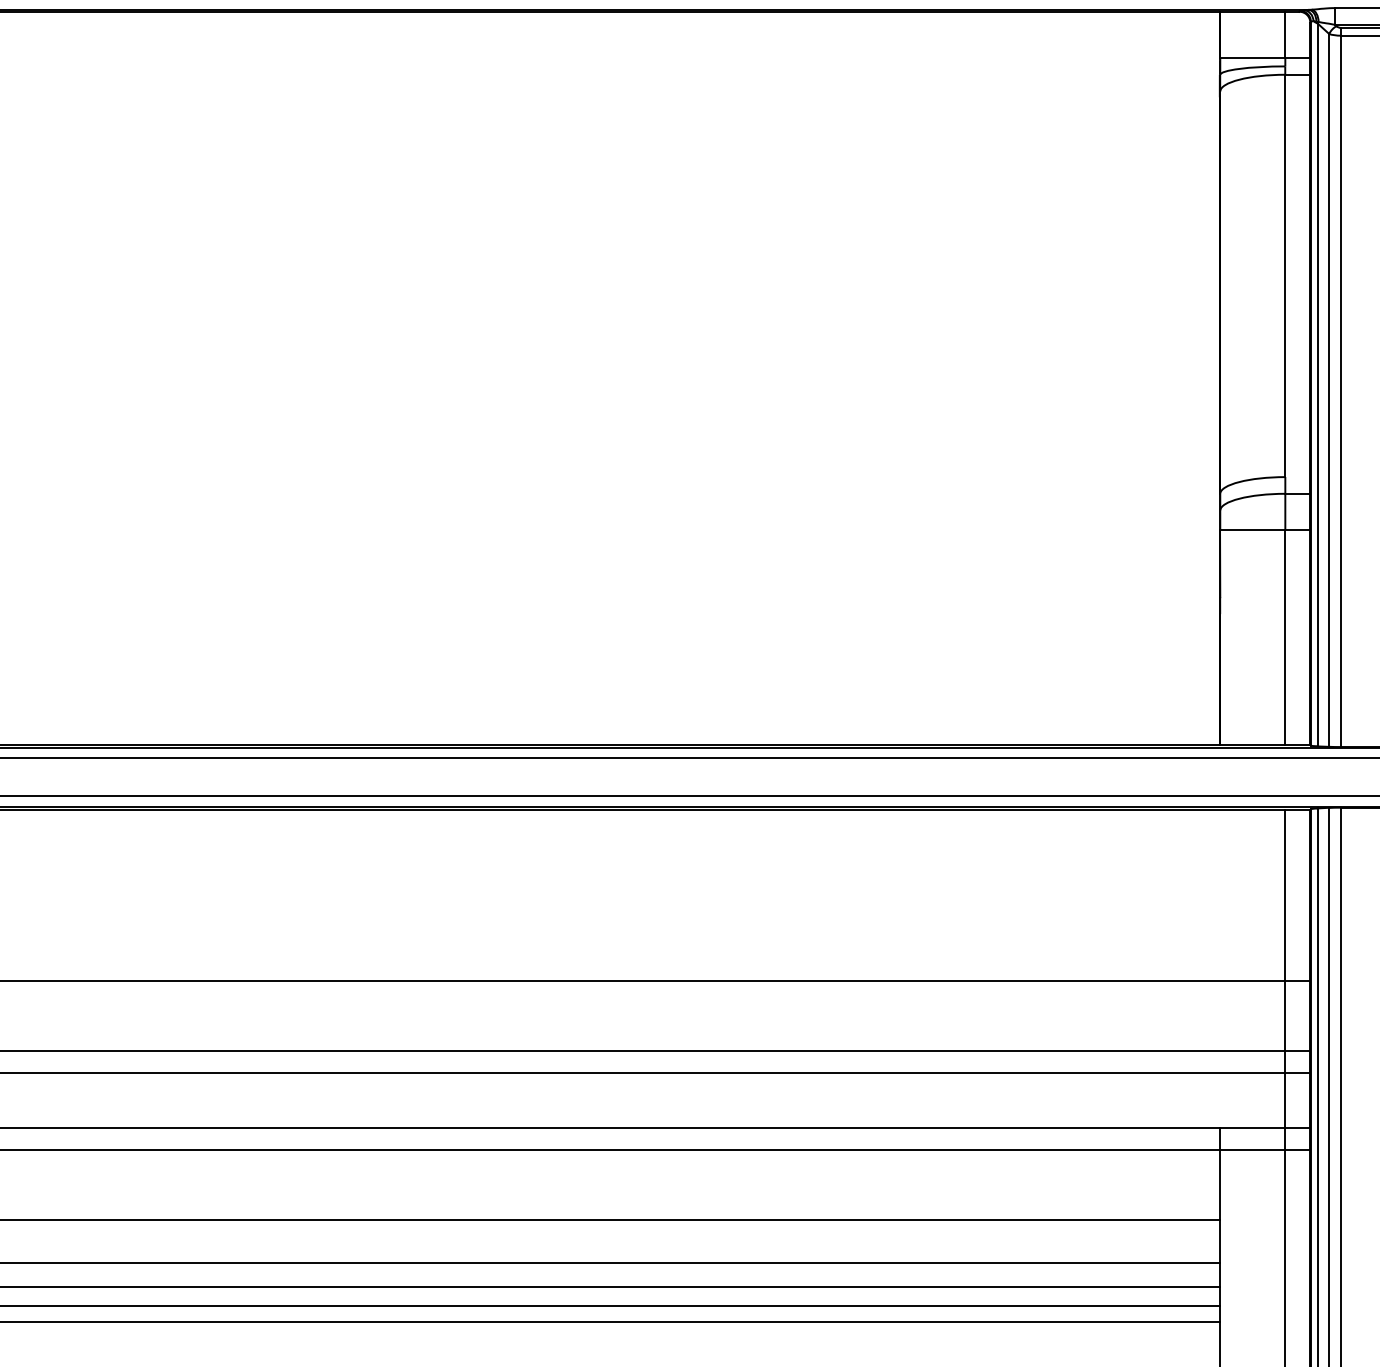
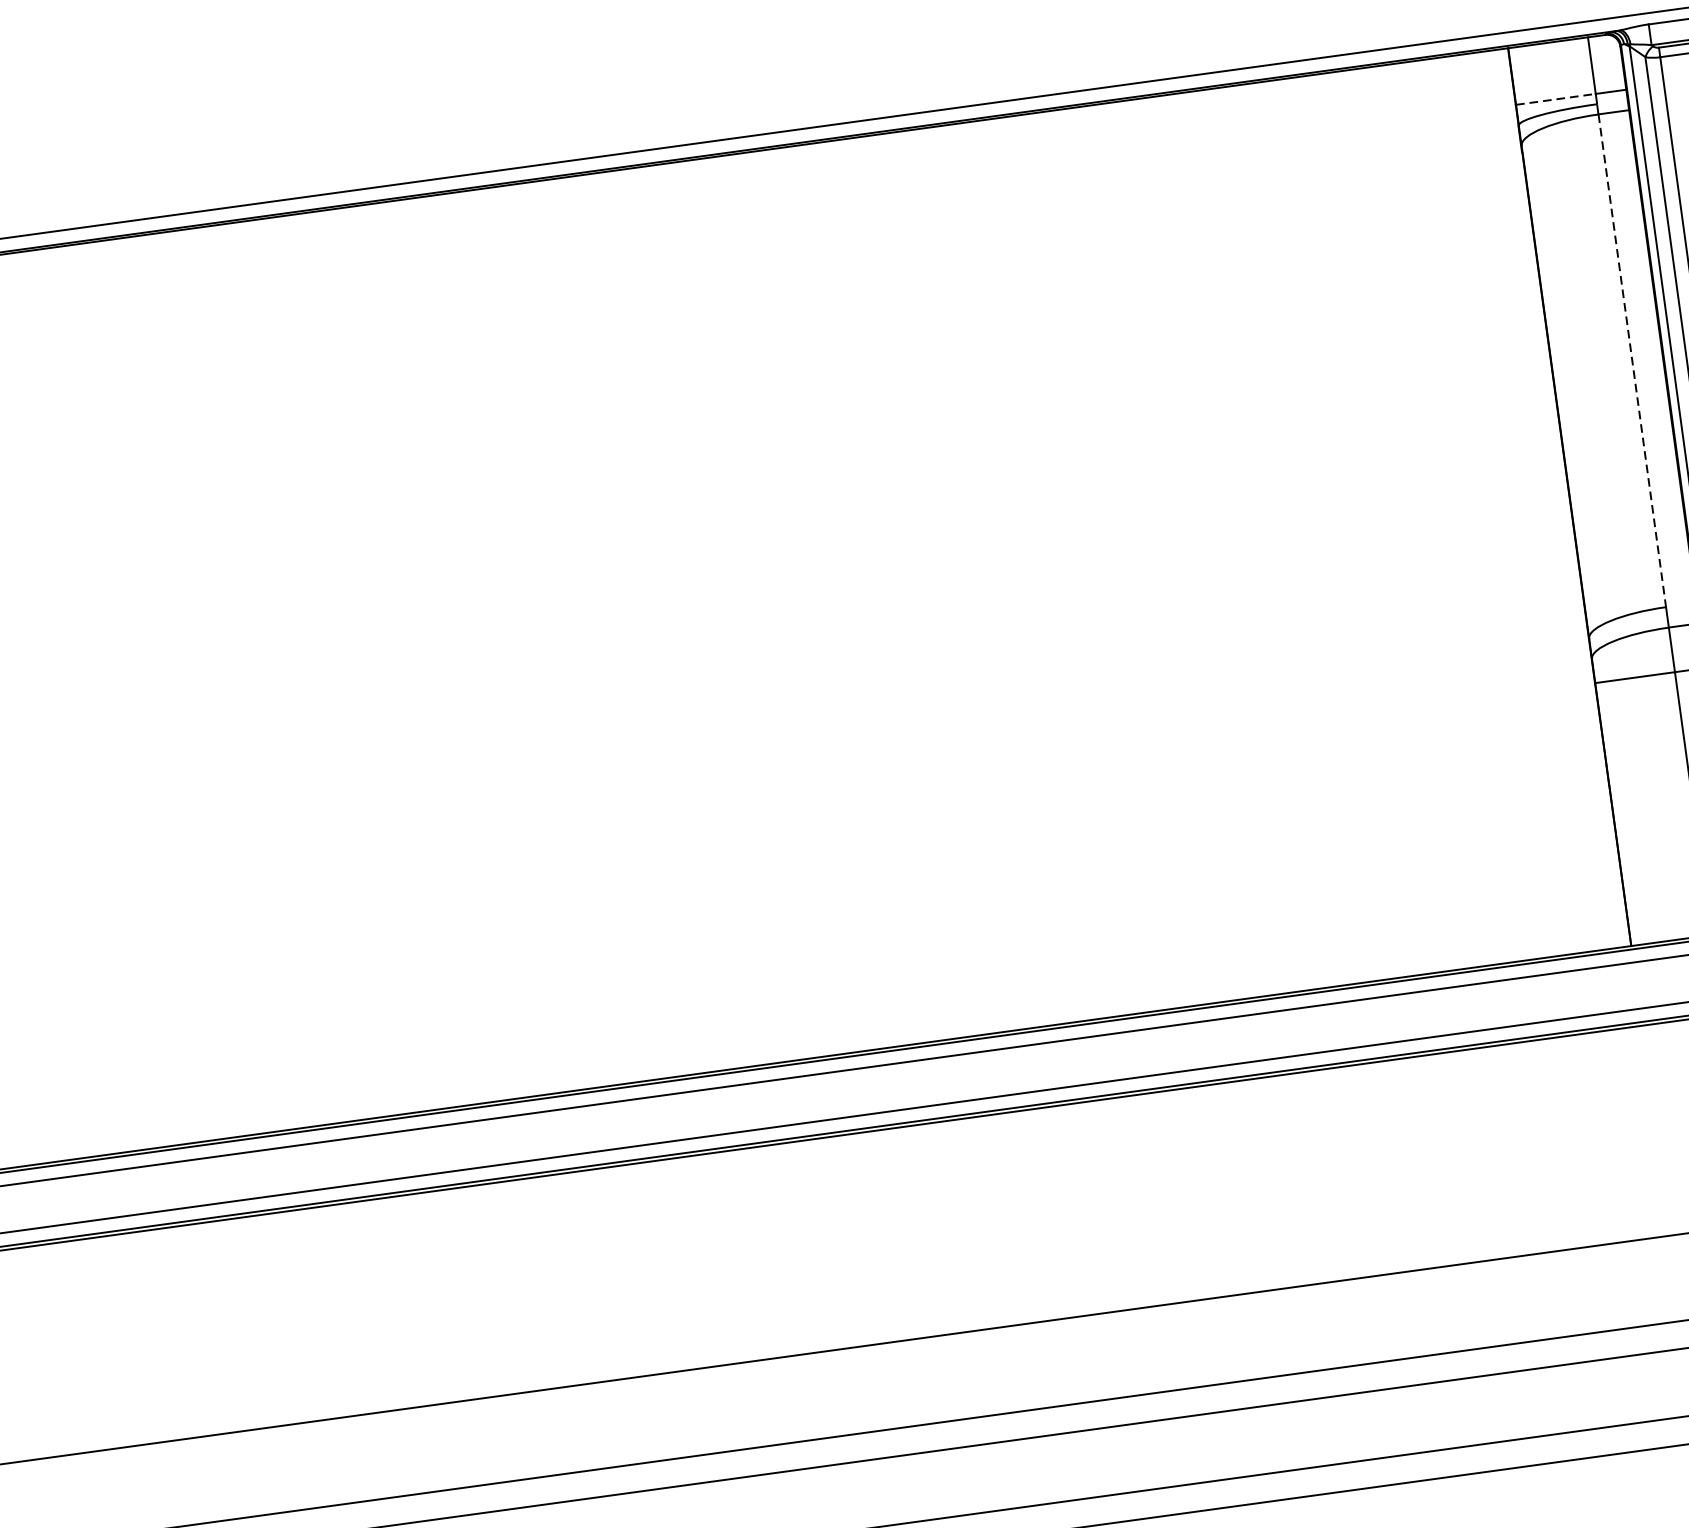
line: (1252, 58) -> (1555, 100), solid -> dashed
line: (1285, 276) -> (1632, 361), solid -> dashed

